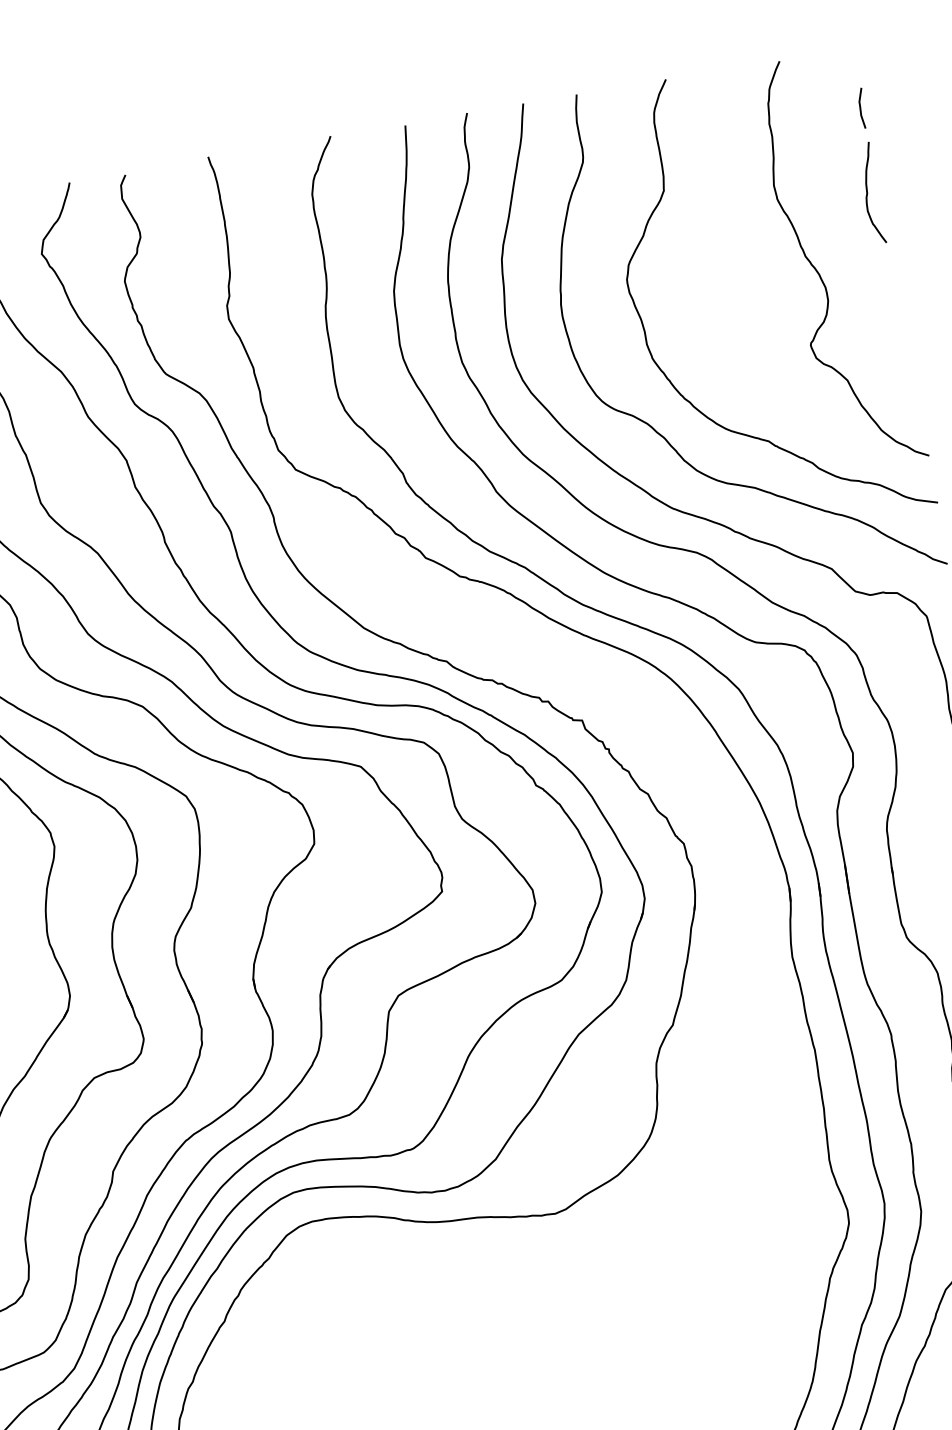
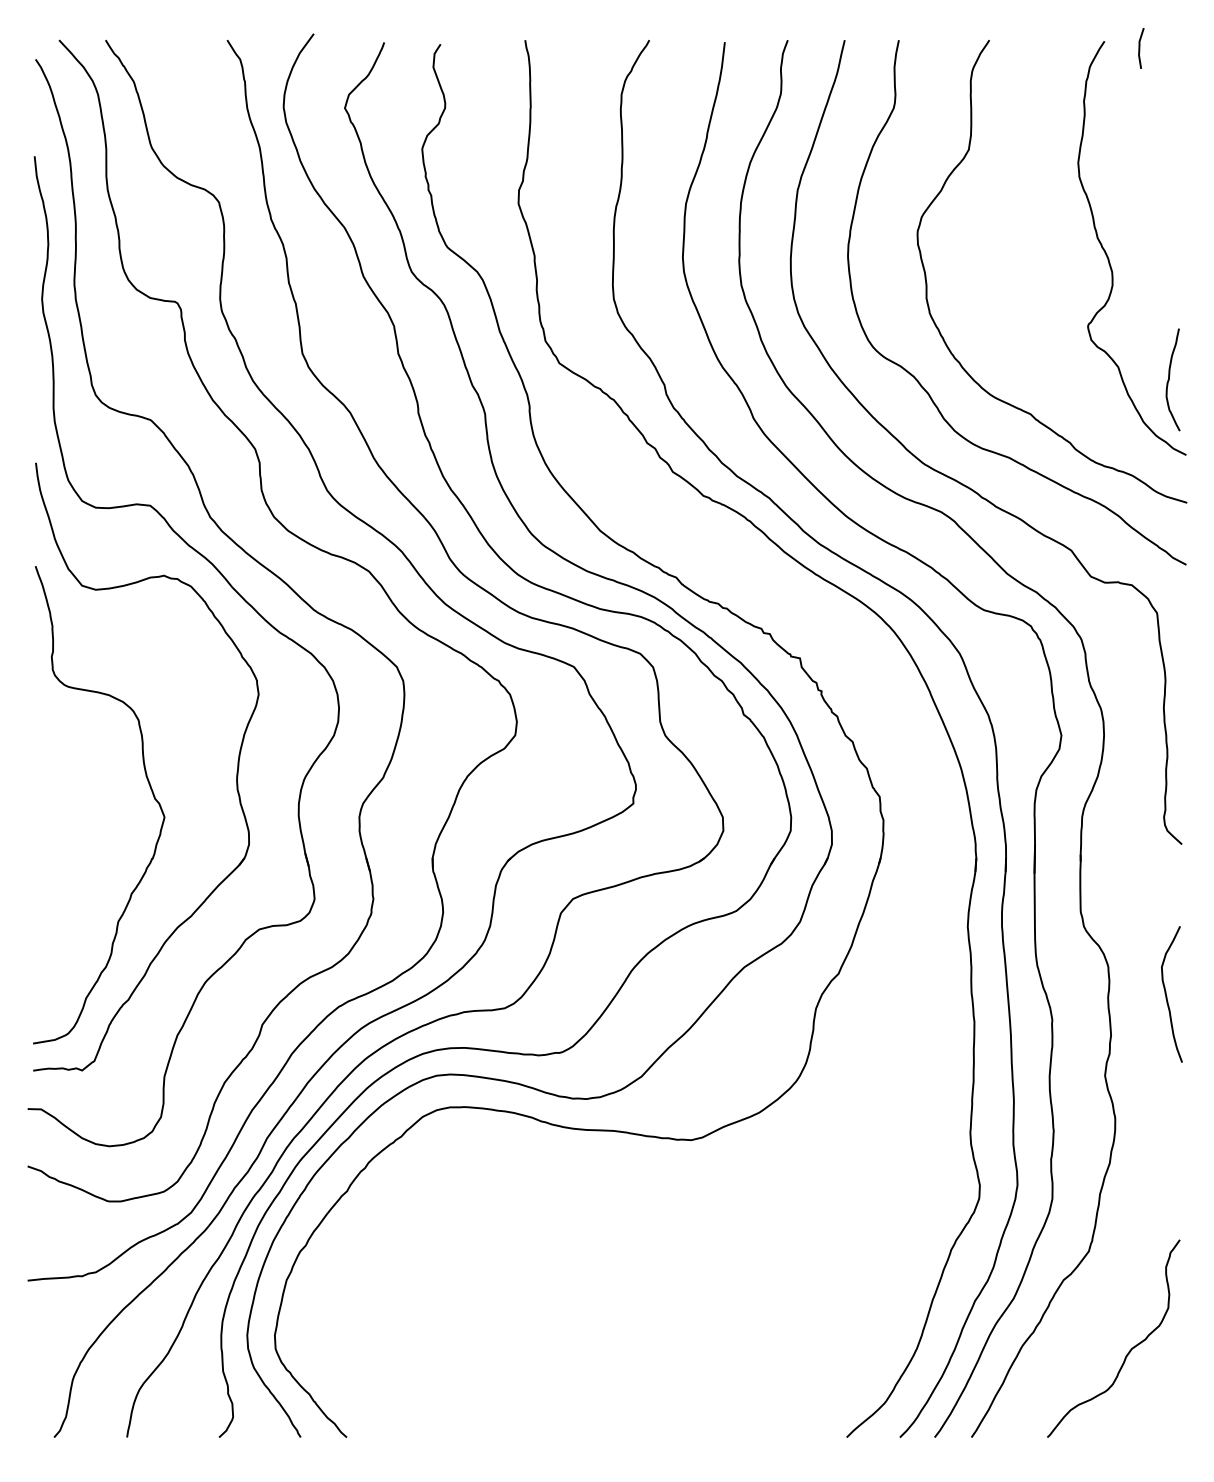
line: (861, 108) -> (1140, 48), moved
curve: (867, 193) -> (1169, 379), moved

